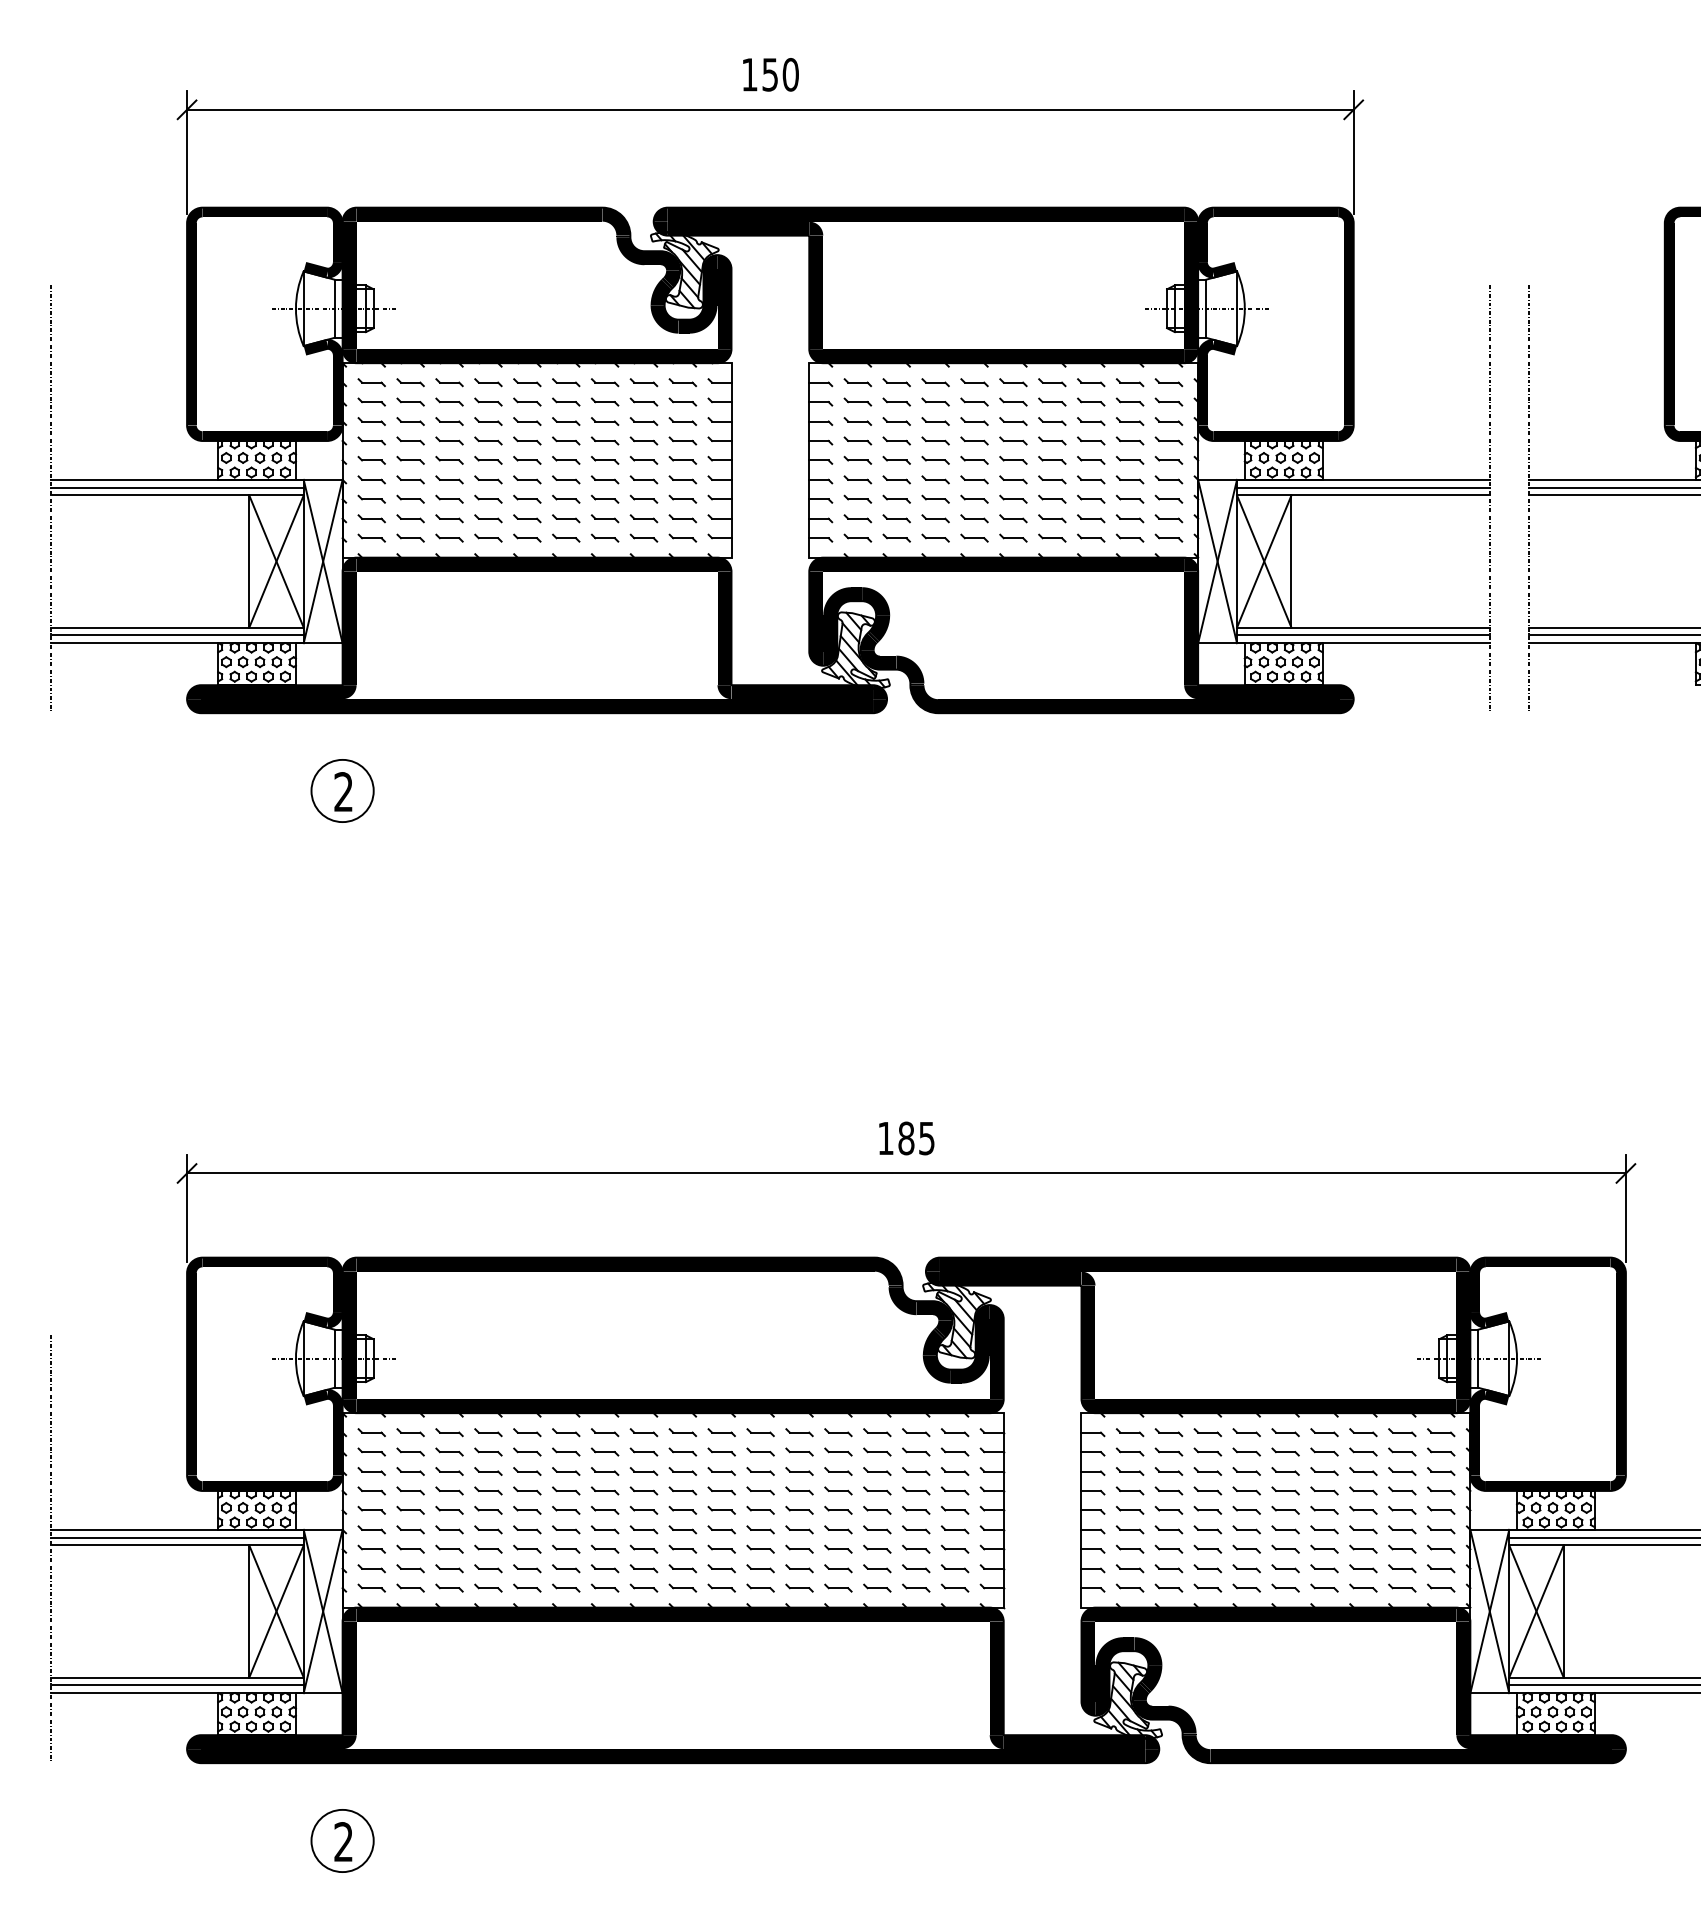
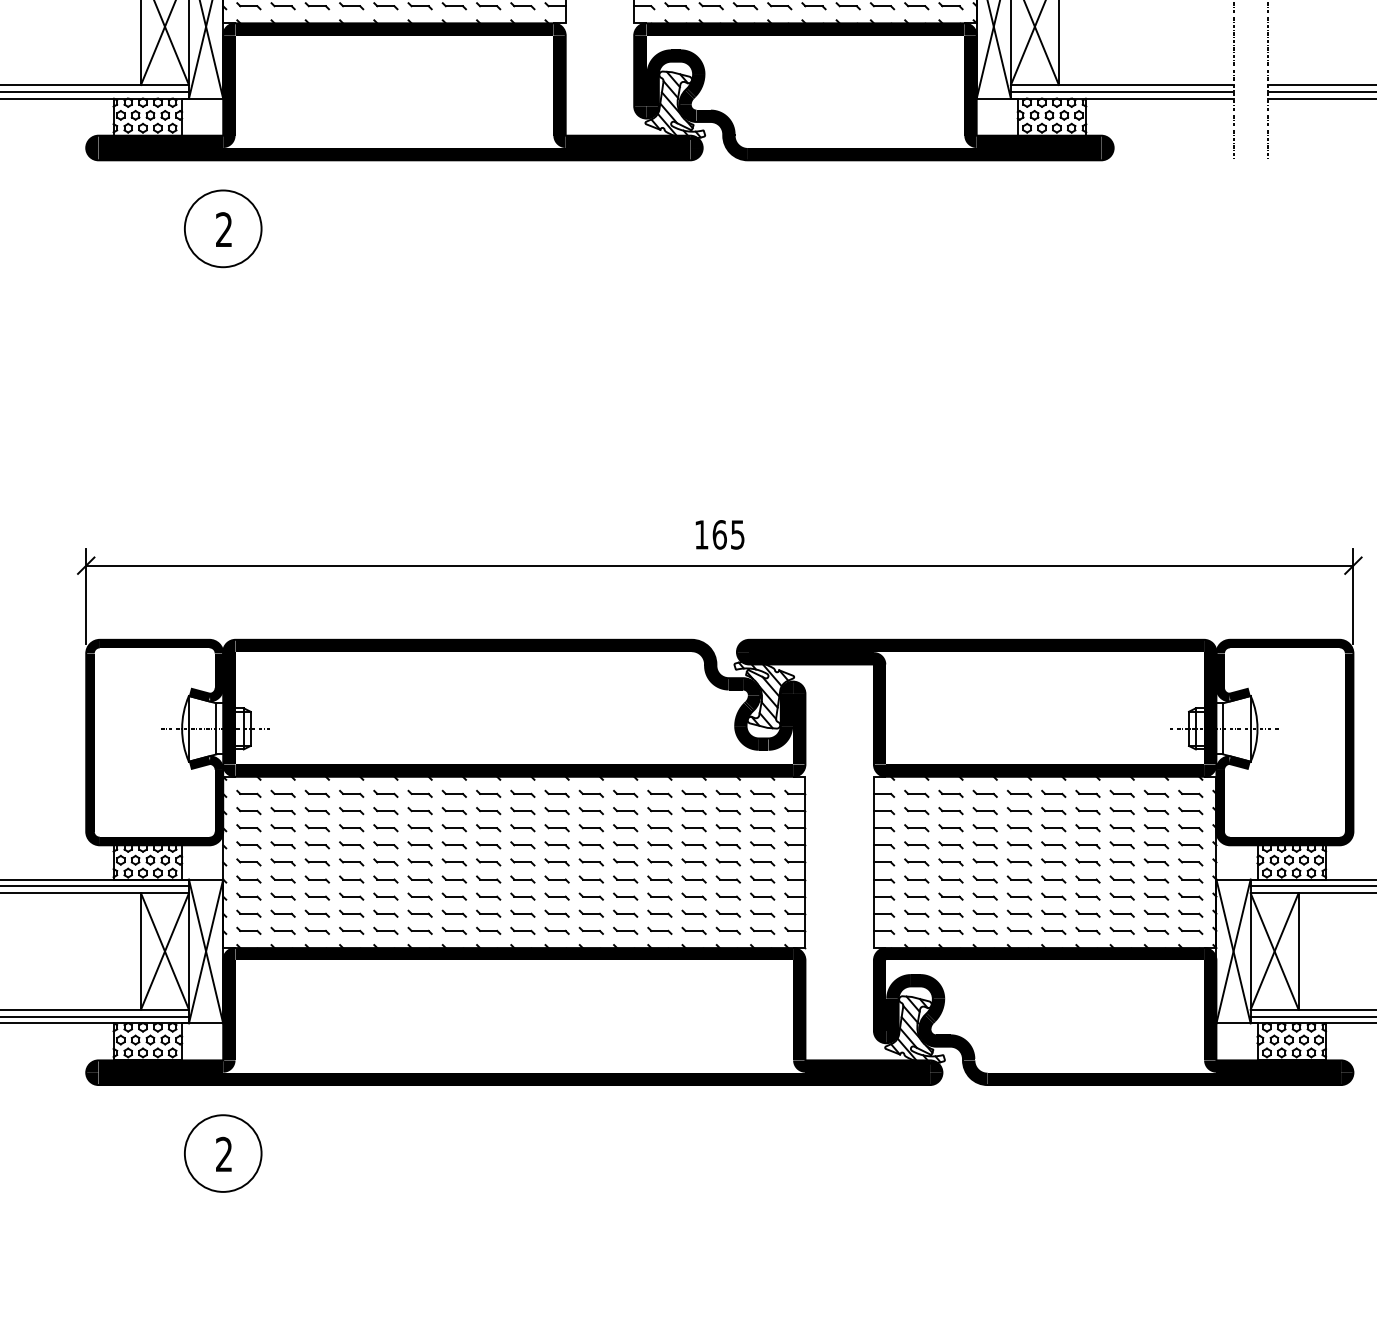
circle: (342, 790) -> (223, 228), size x1.4
text: (906, 1138) -> (719, 534), 185 -> 165
circle: (342, 1840) -> (223, 1153), size x1.4

